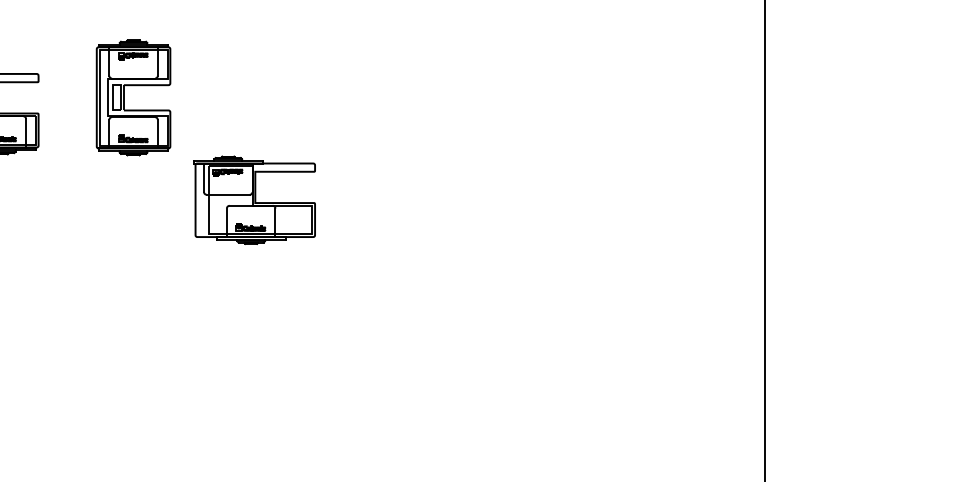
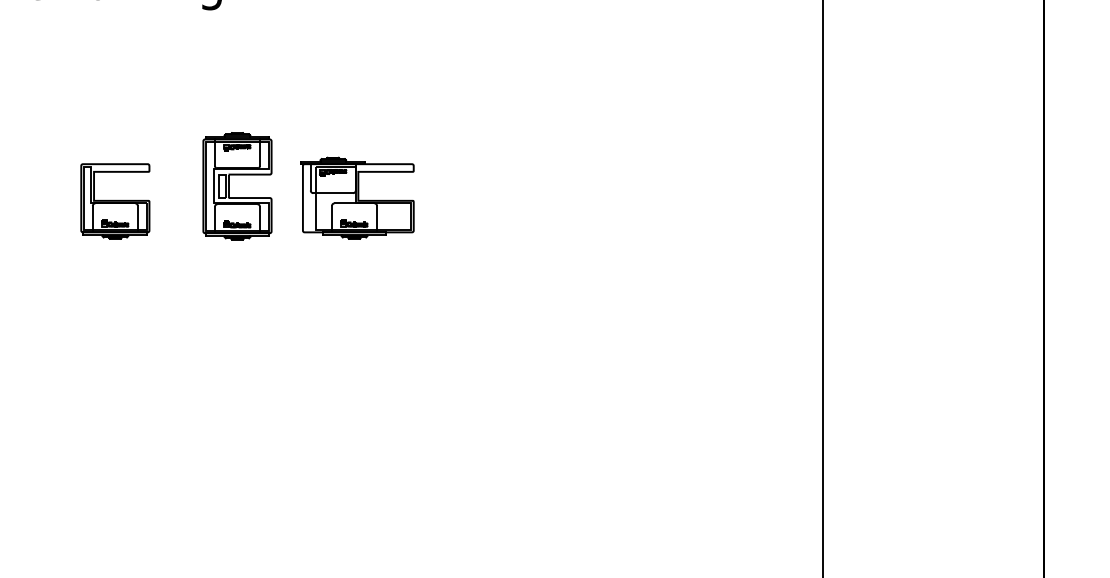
part: (254, 199) -> (357, 197), moved

